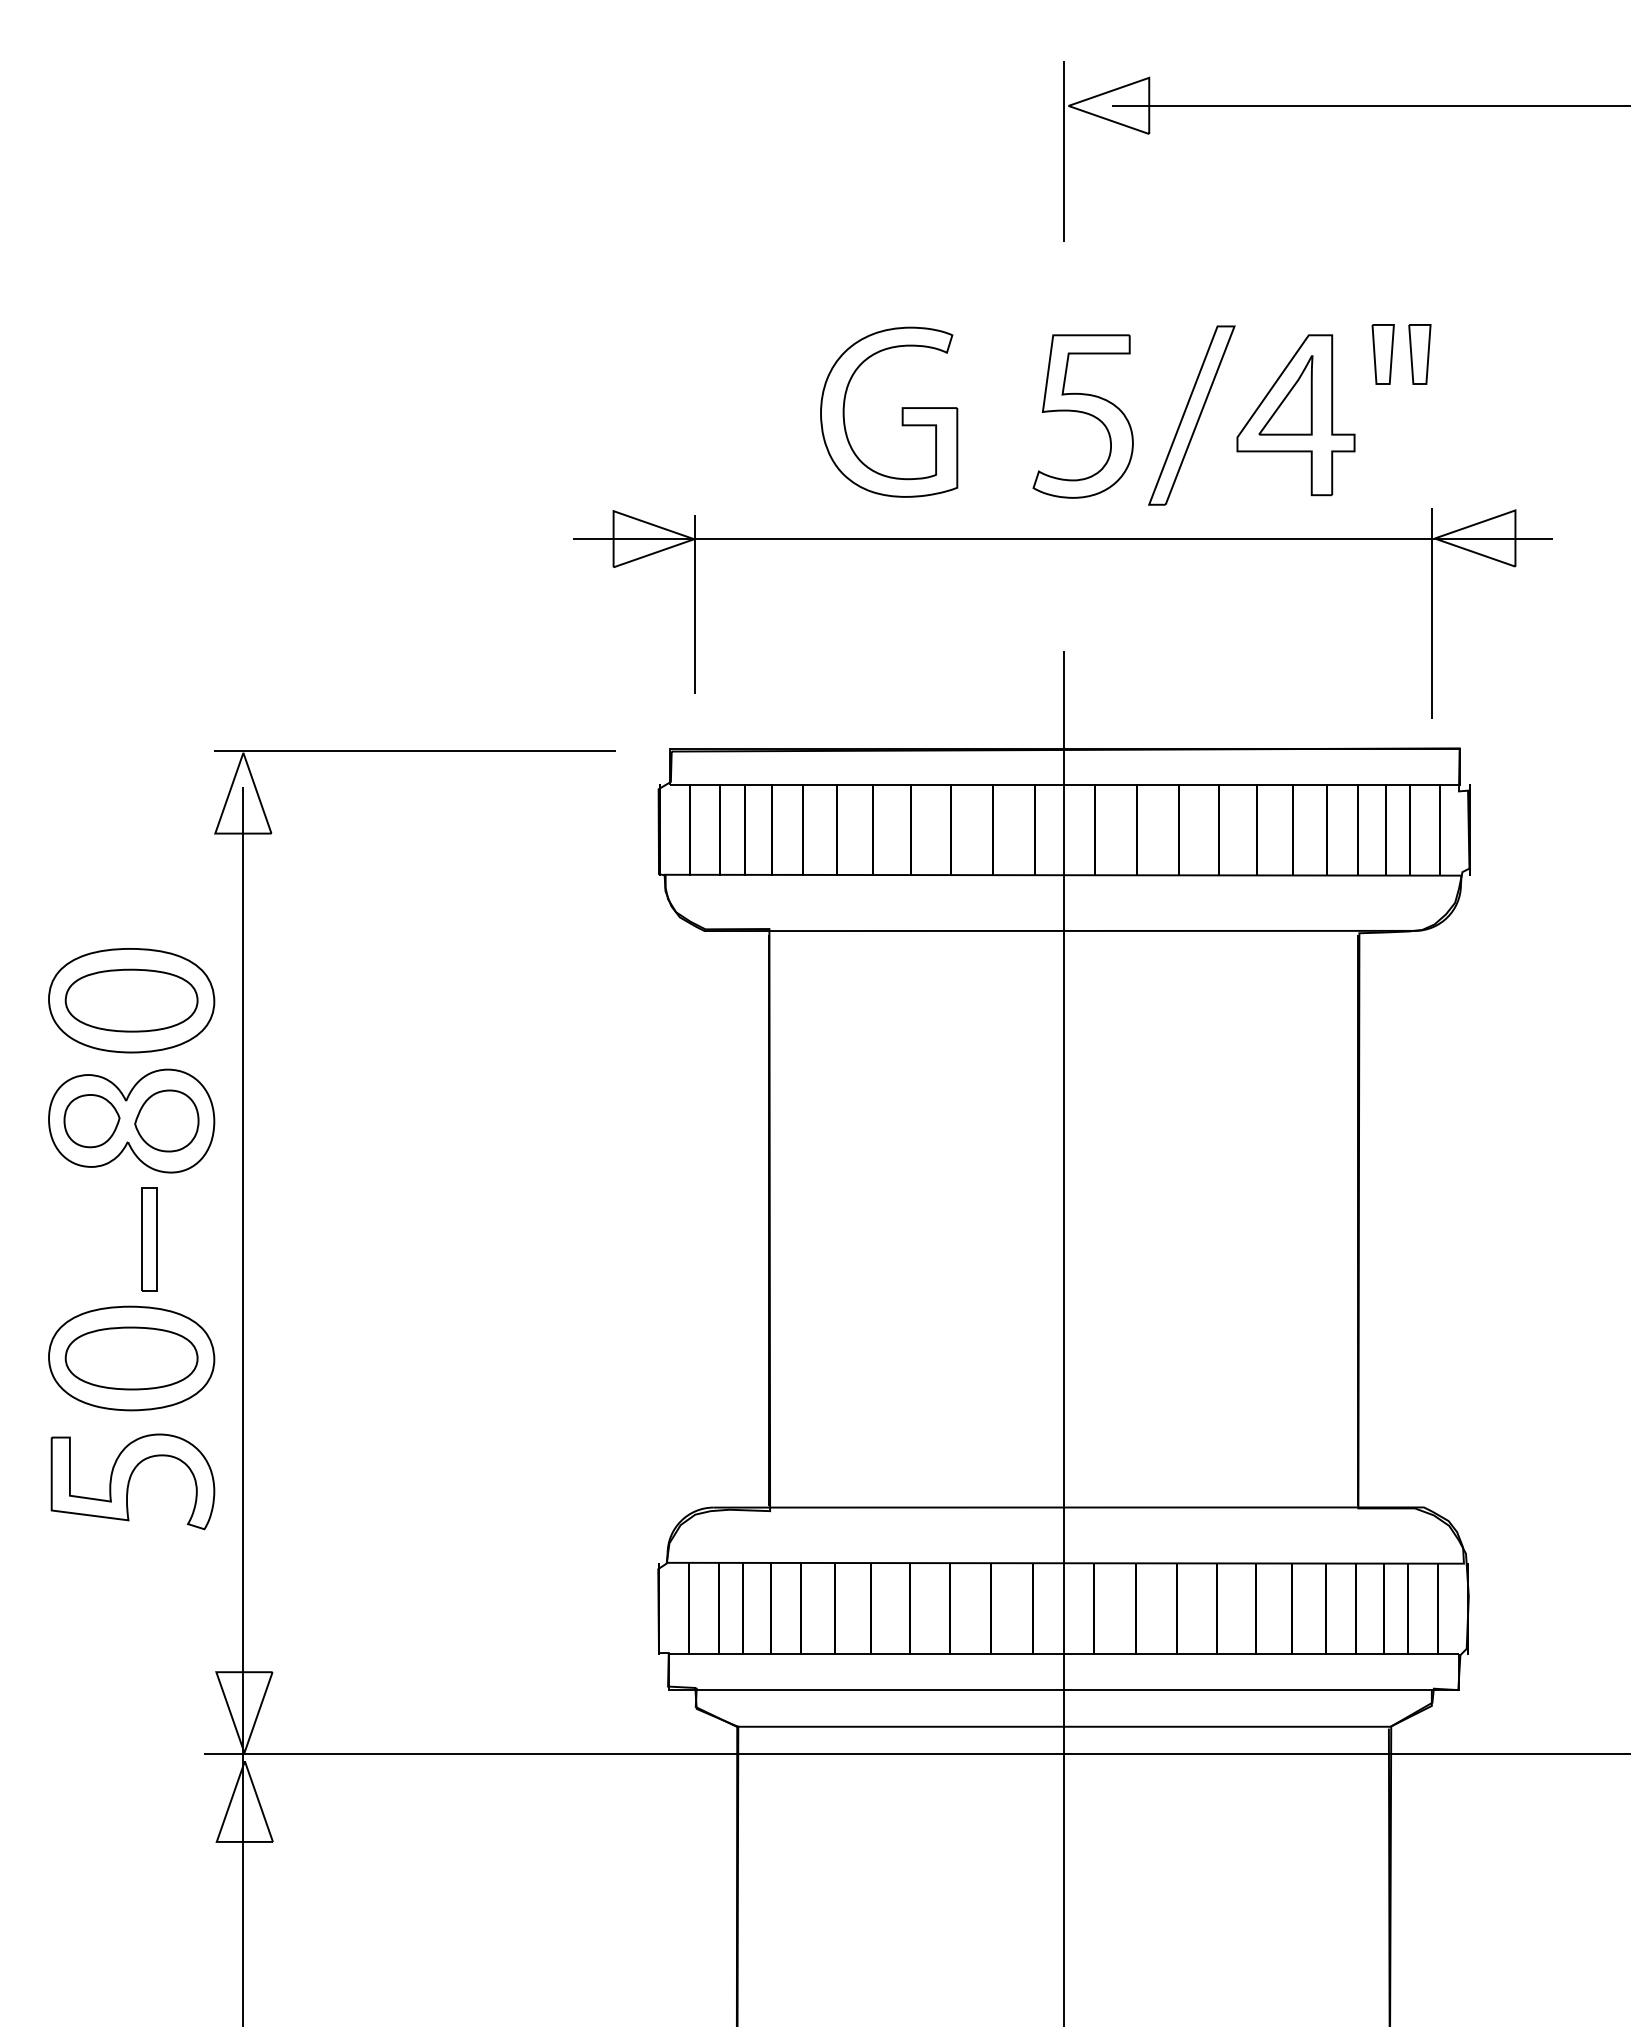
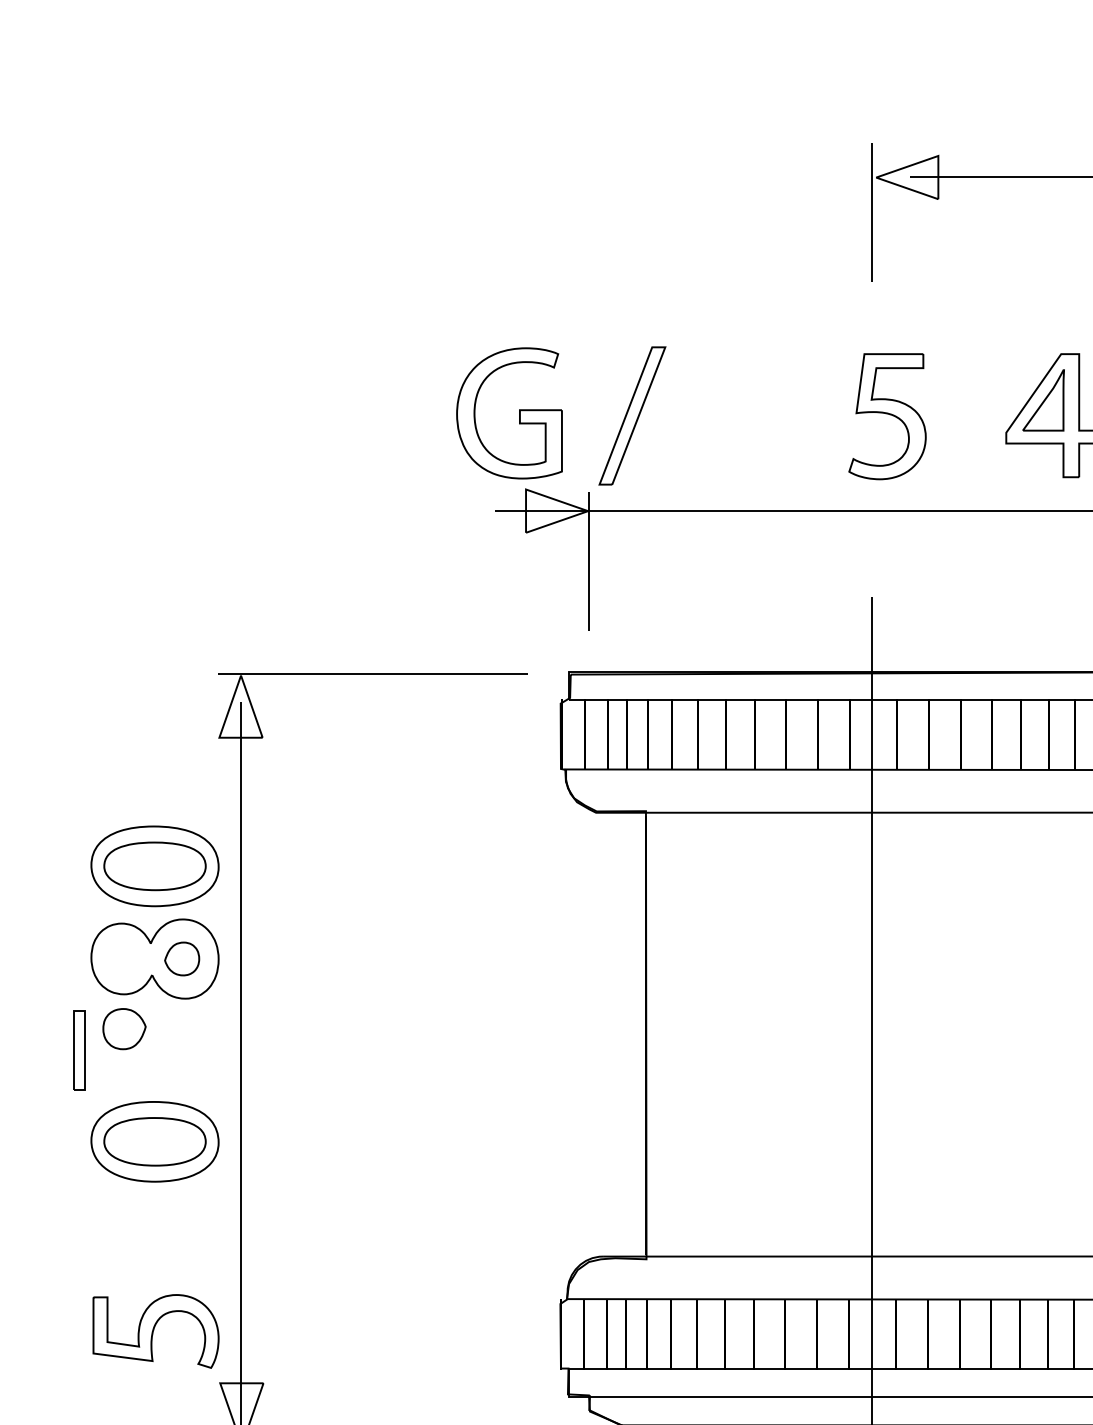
part: (901, 411) -> (519, 412), moved
part: (1191, 415) -> (632, 415), moved
part: (166, 1120) -> (181, 958), size x0.7
part: (91, 1121) -> (124, 1029), moved
part: (149, 1239) -> (79, 1050), moved
part: (132, 1481) -> (155, 1331), moved

